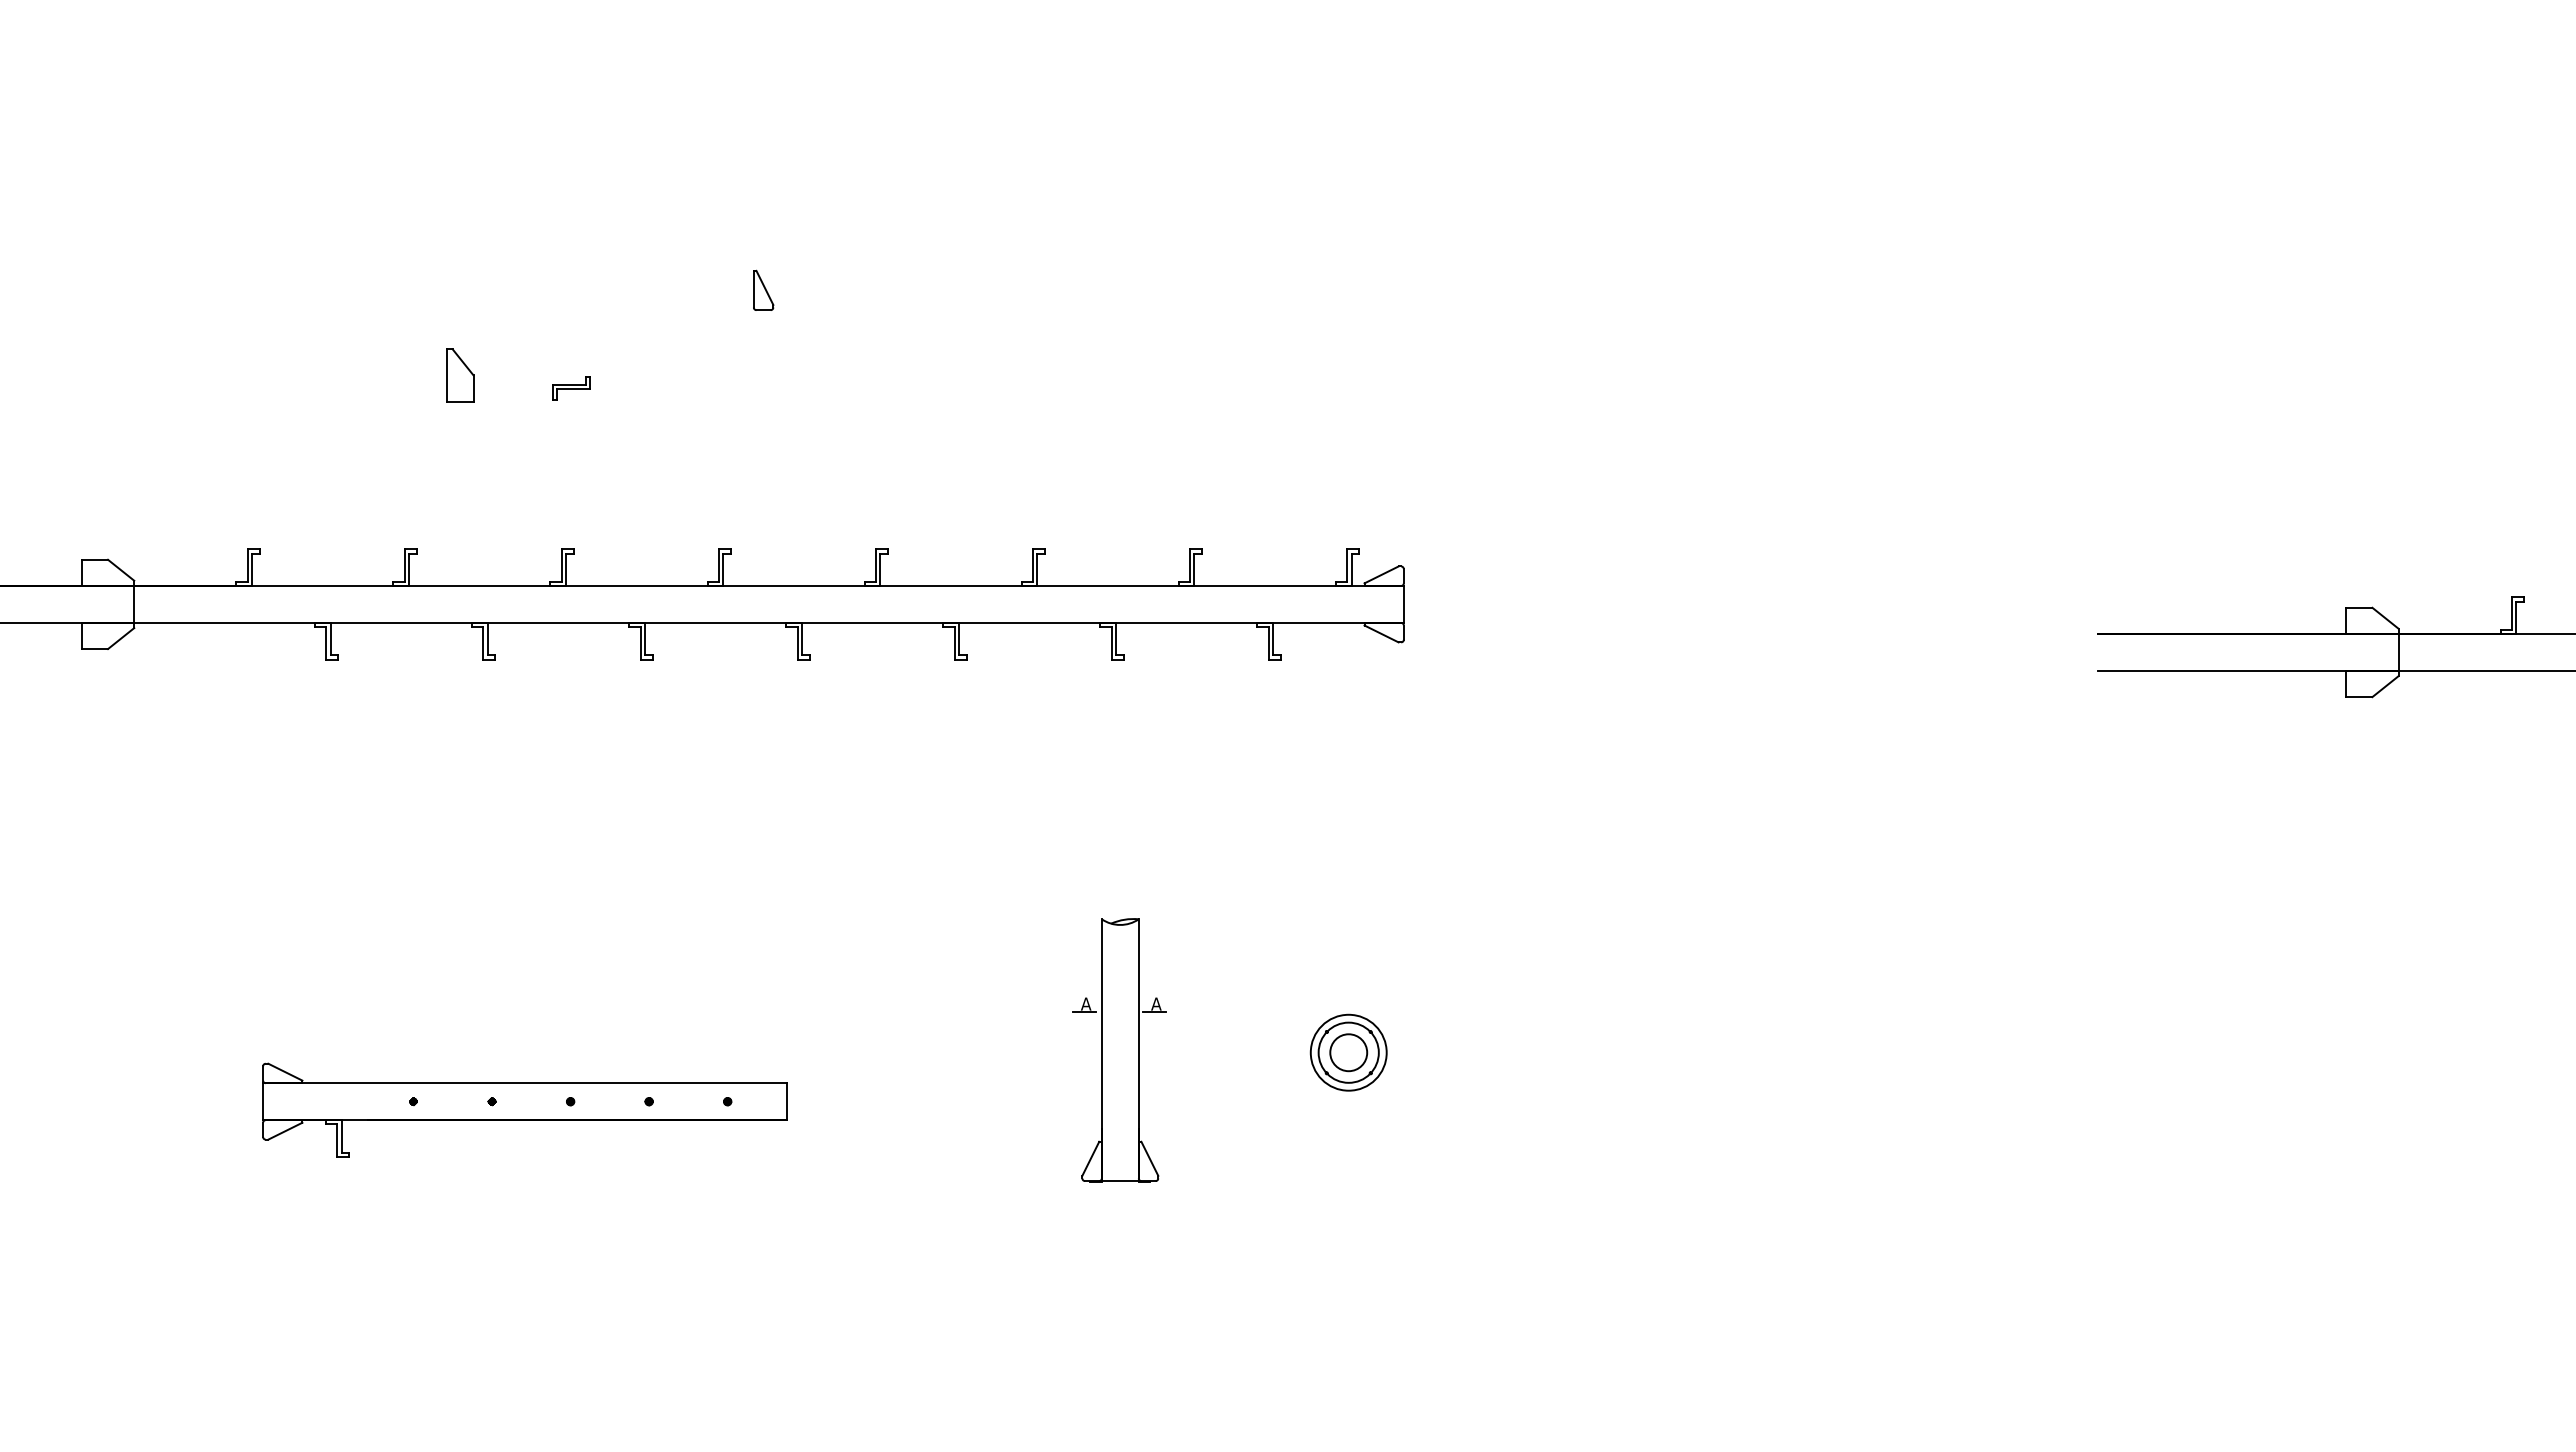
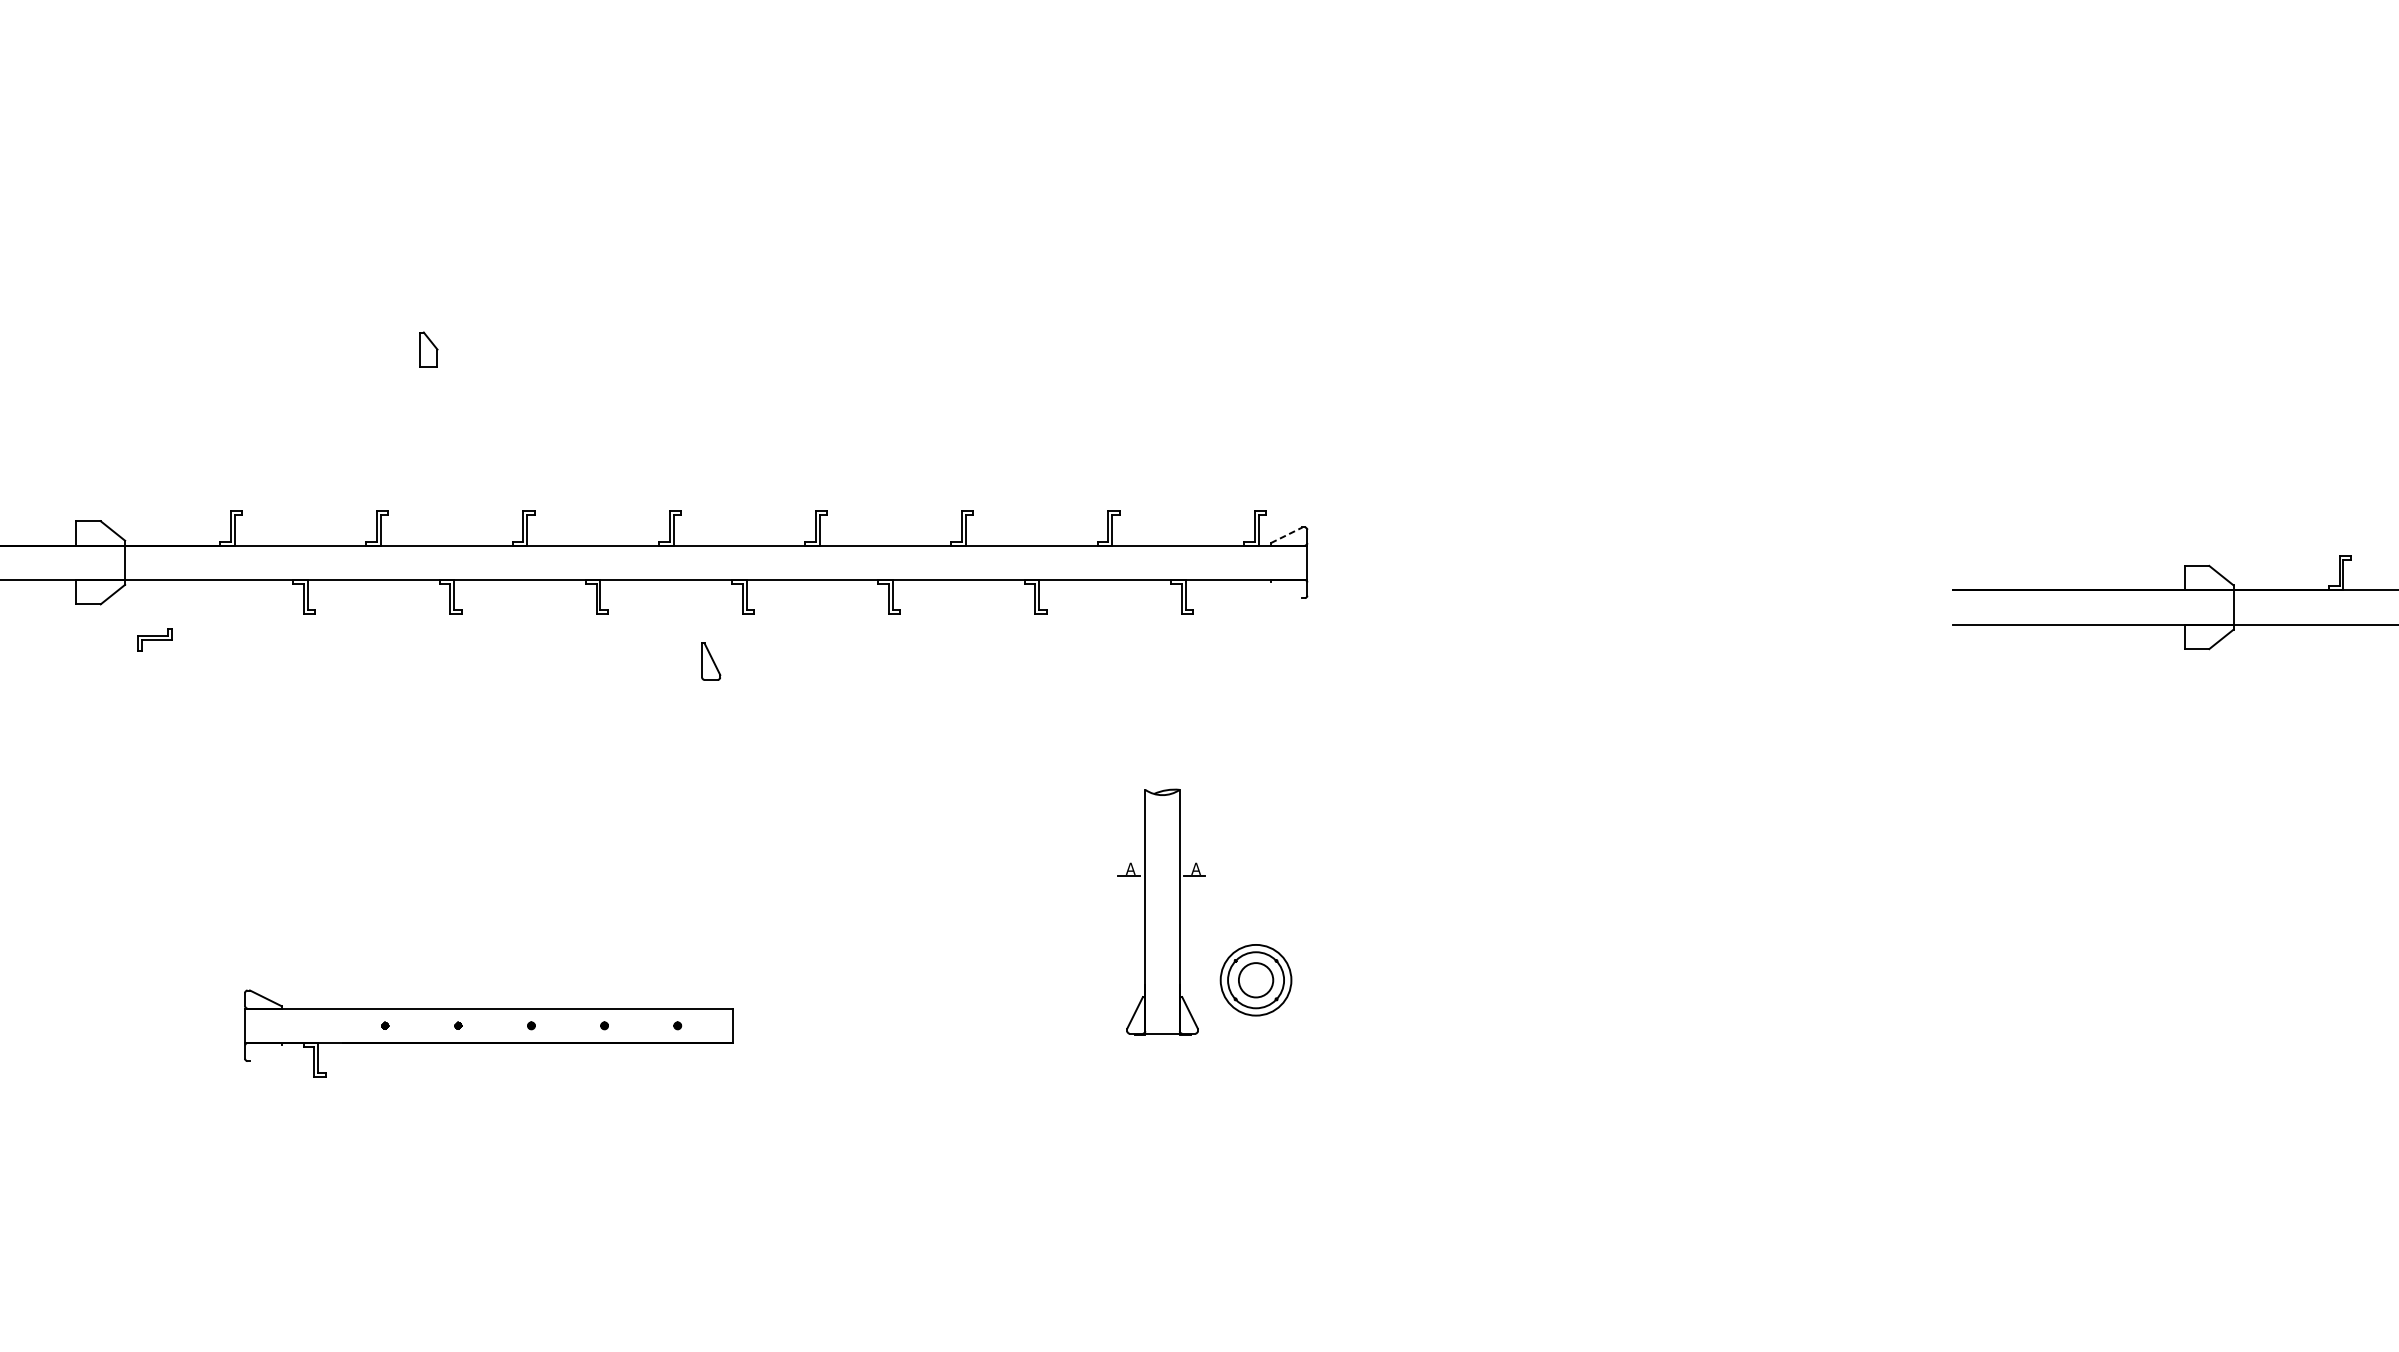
part: (763, 289) -> (711, 660), moved
part: (460, 375) -> (428, 349), size x0.7
part: (571, 388) -> (155, 640), moved
line: (1381, 574) -> (1286, 534), solid -> dashed
line: (1381, 633) -> (1286, 589), removed
part: (1119, 1050) -> (1161, 912), moved
line: (285, 1130) -> (265, 1052), removed

